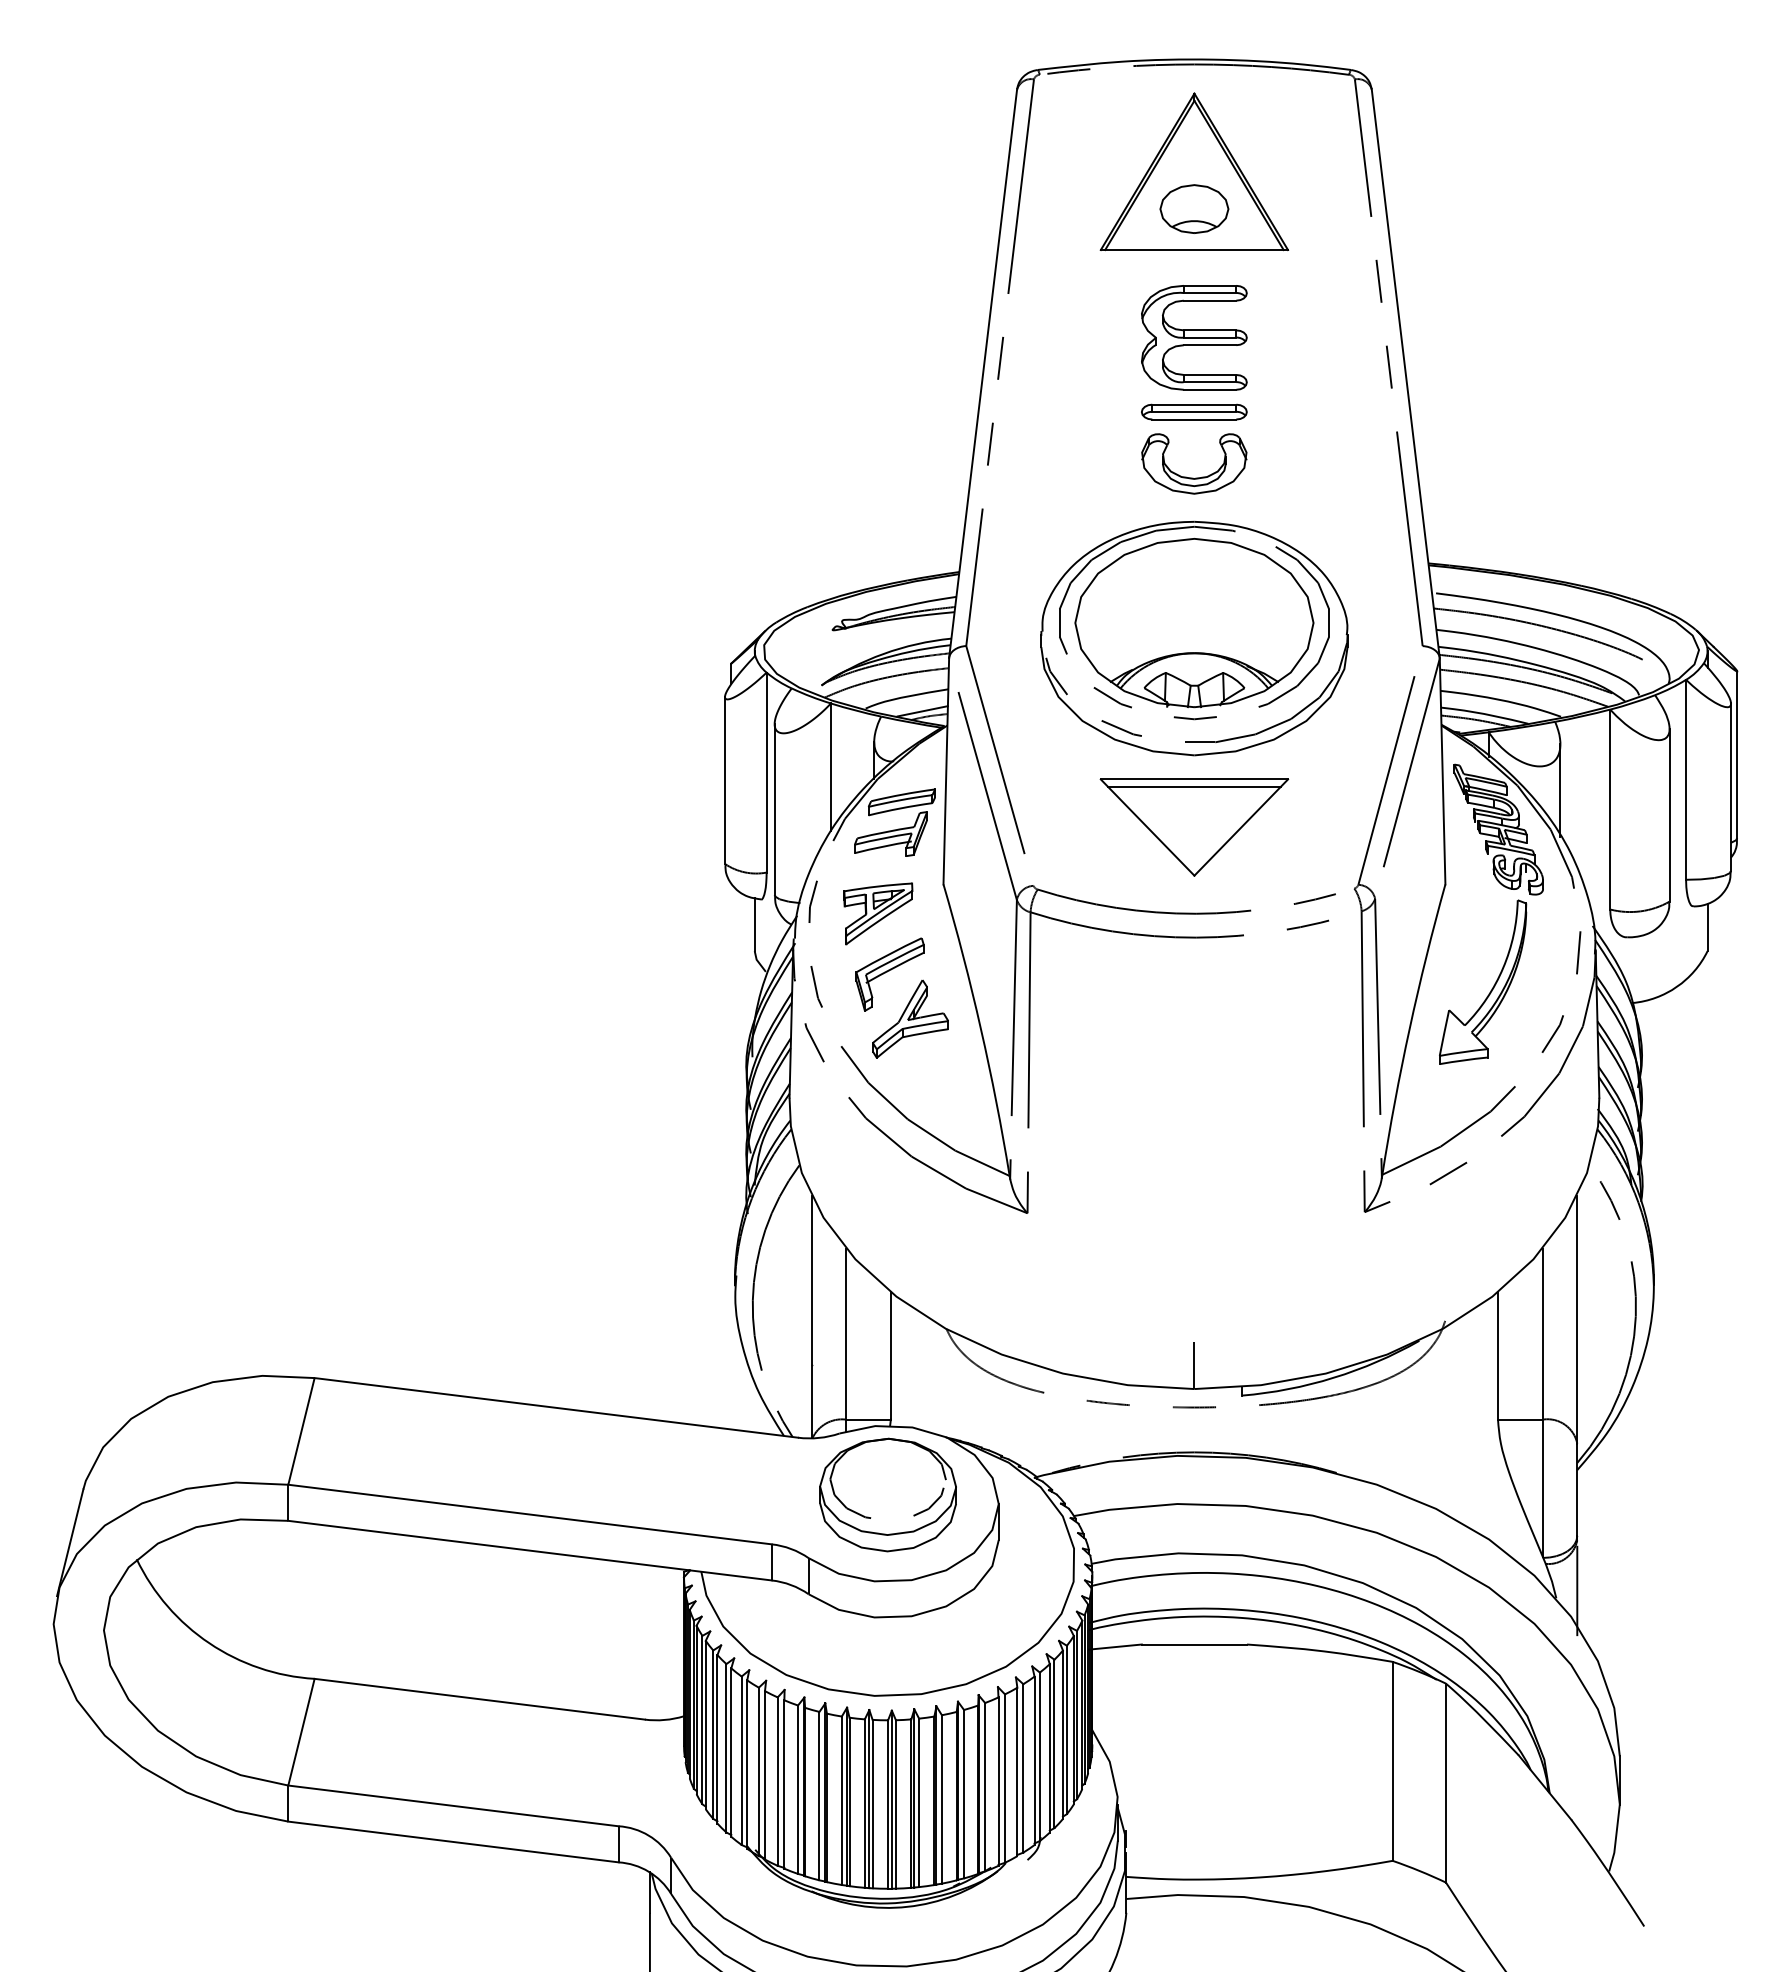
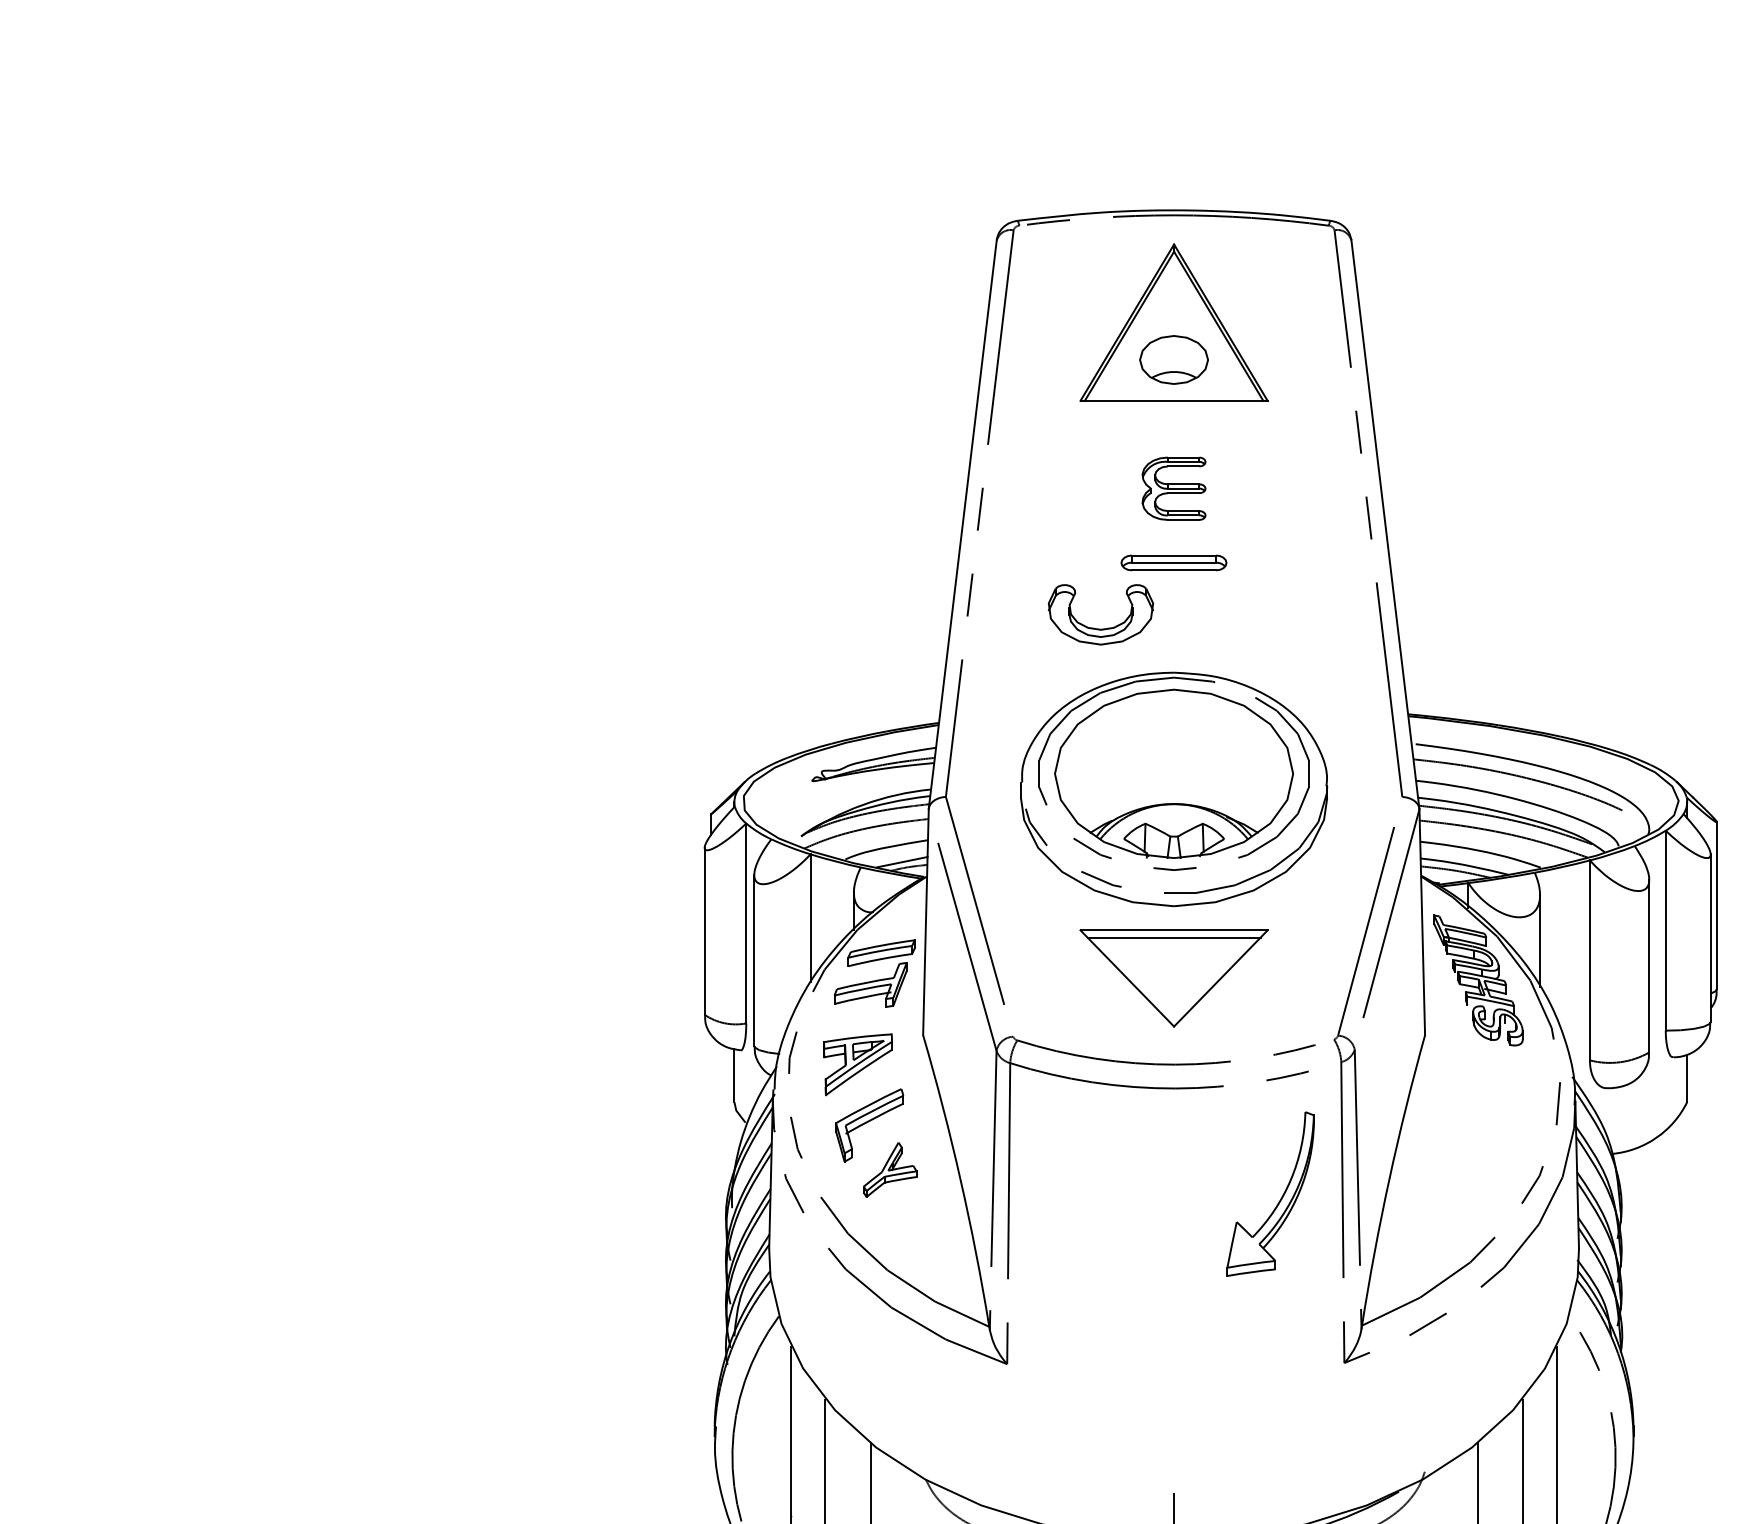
part: (1194, 337) -> (1174, 488), size x0.6
part: (1193, 477) -> (1100, 628), moved
part: (1491, 988) -> (1279, 1200), moved
part: (910, 1018) -> (890, 1169), size x0.7

